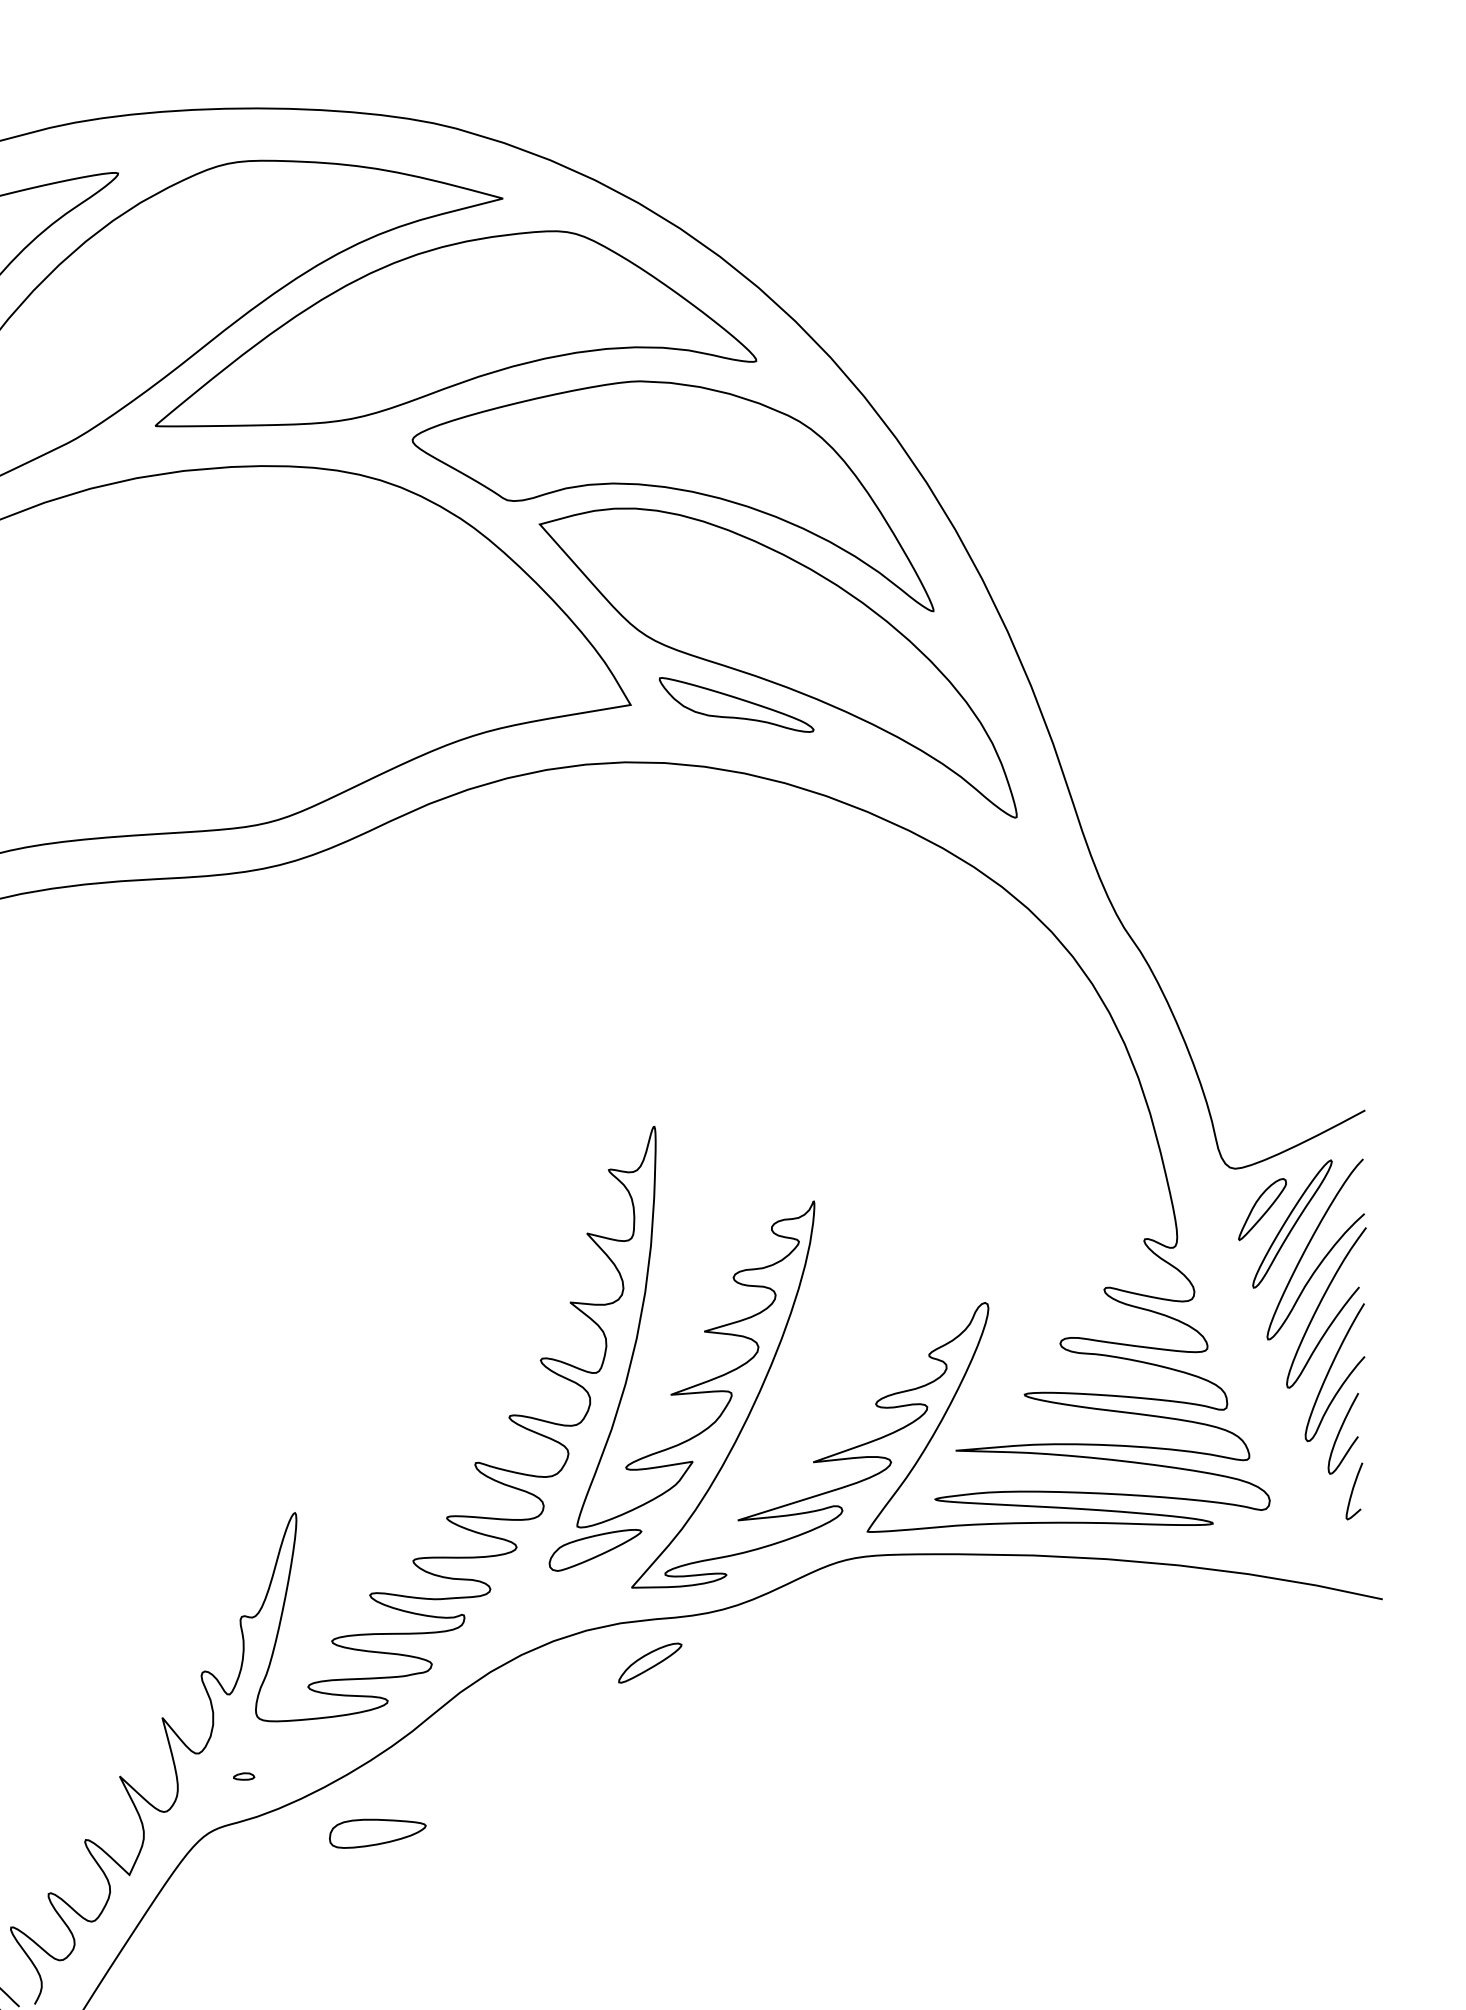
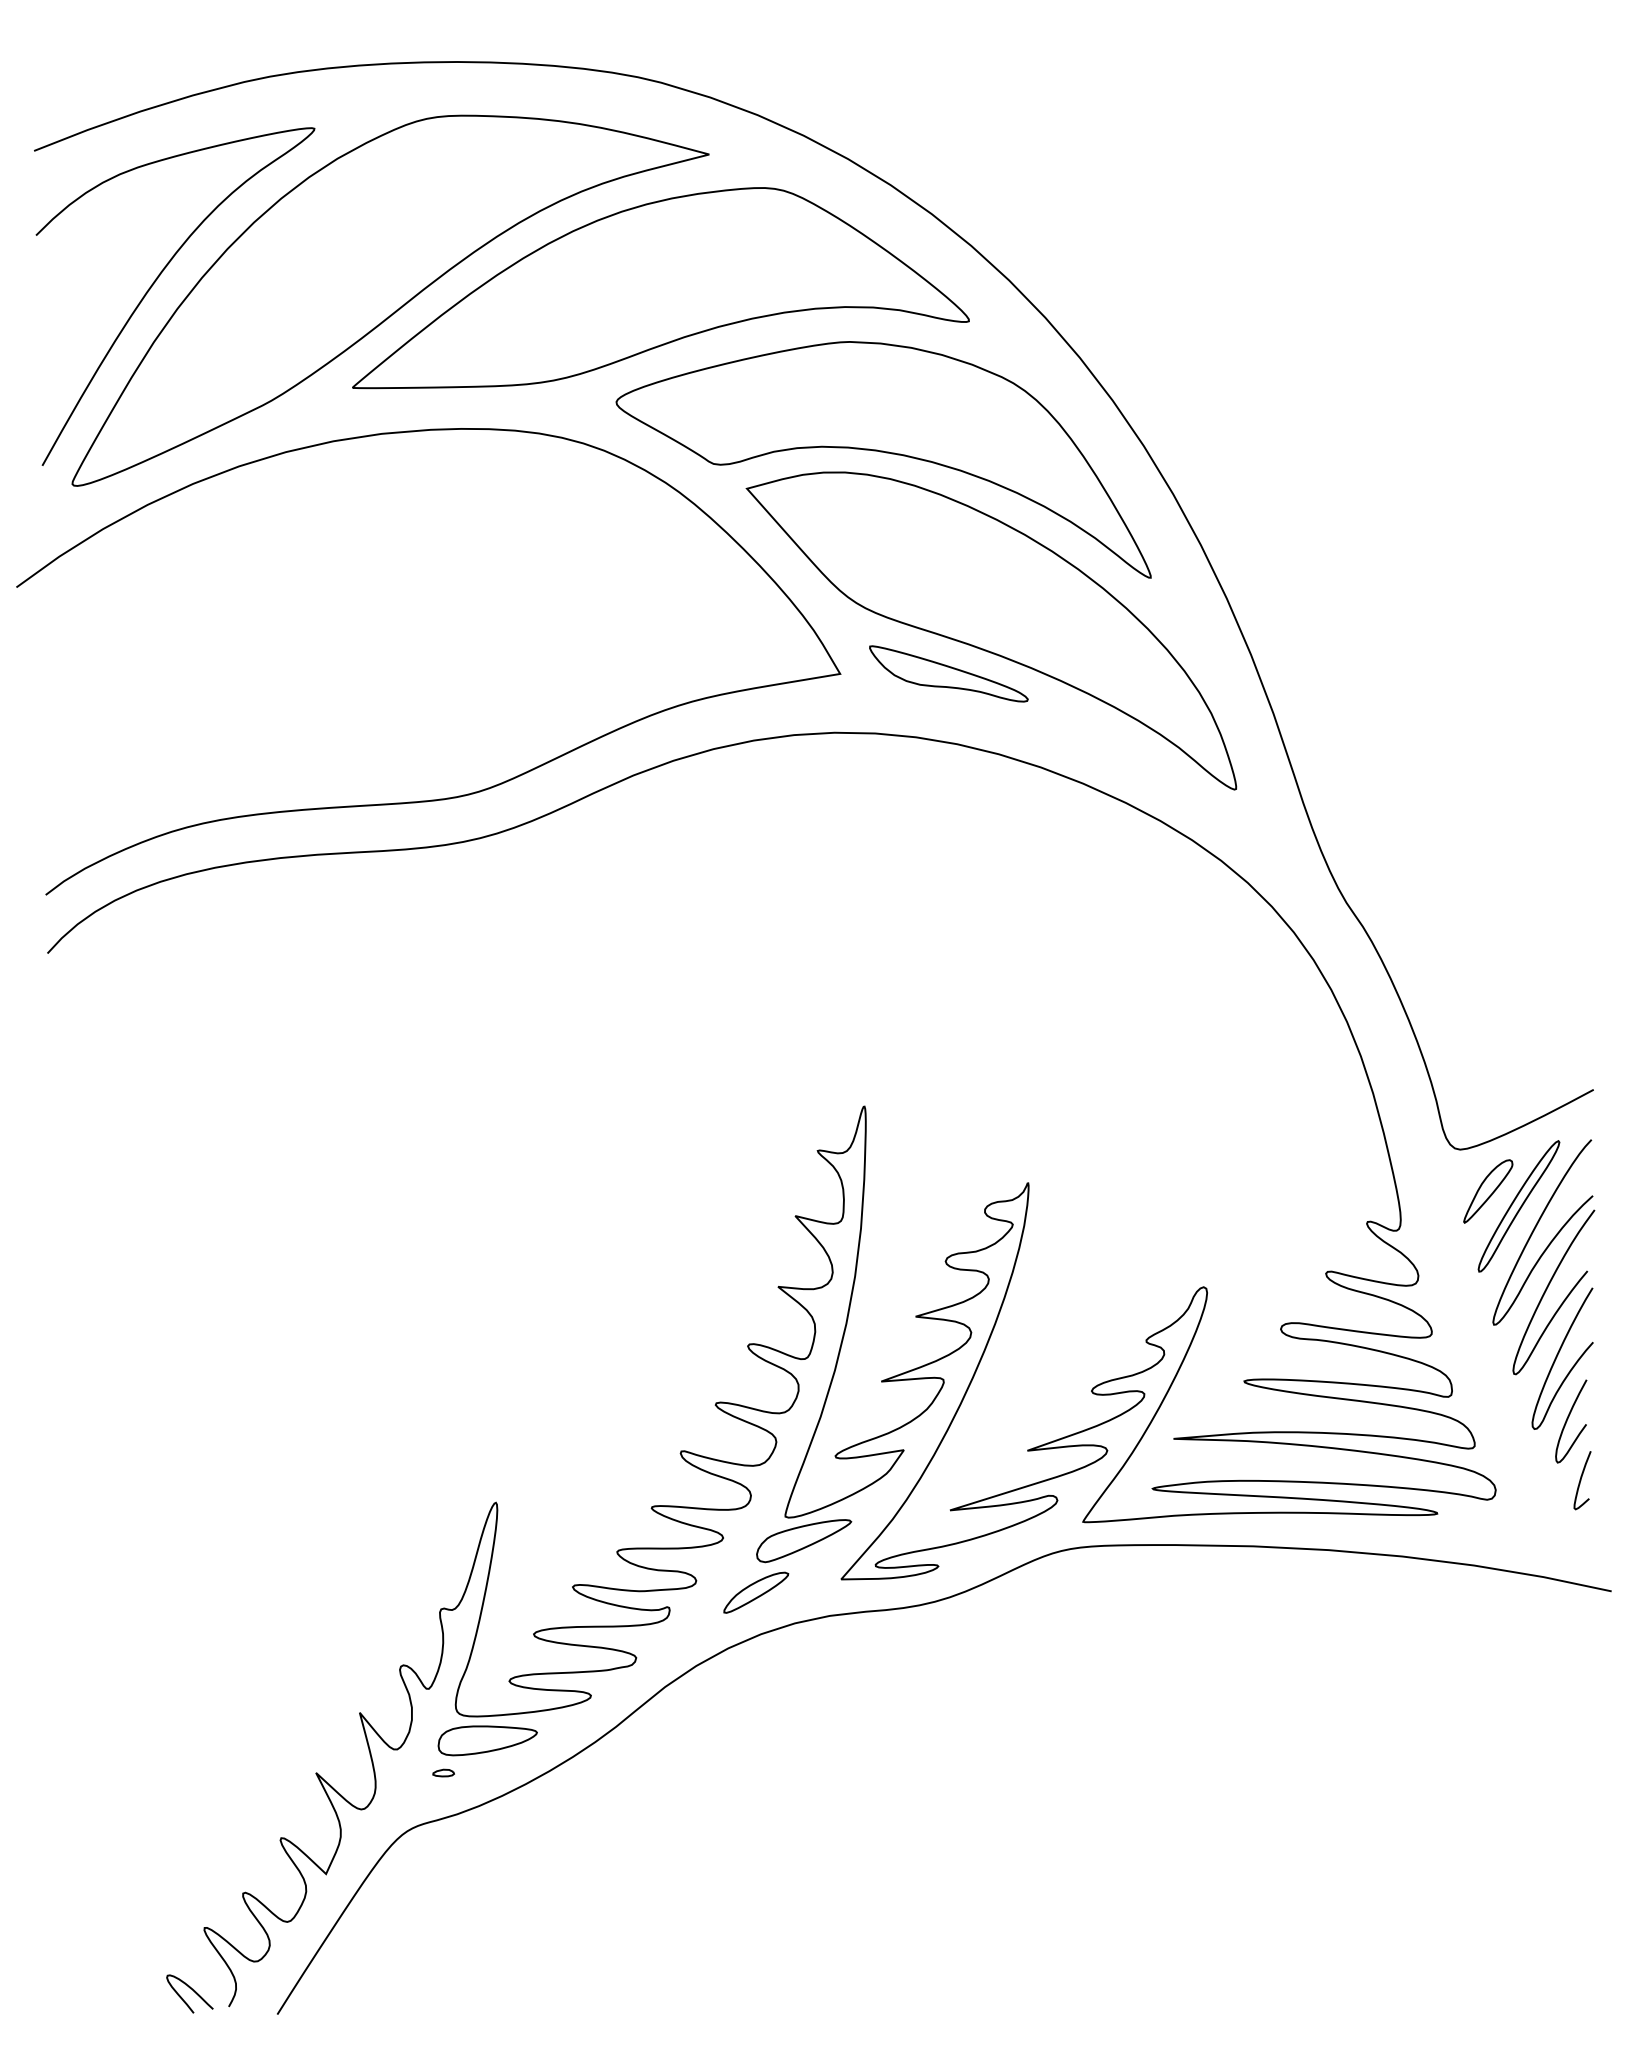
part: (650, 1662) -> (756, 1592), moved
part: (377, 1833) -> (487, 1740), moved

